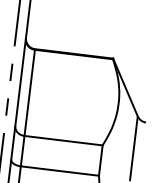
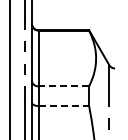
line: (63, 140) -> (63, 86), solid -> dashed
line: (60, 171) -> (64, 106), solid -> dashed

